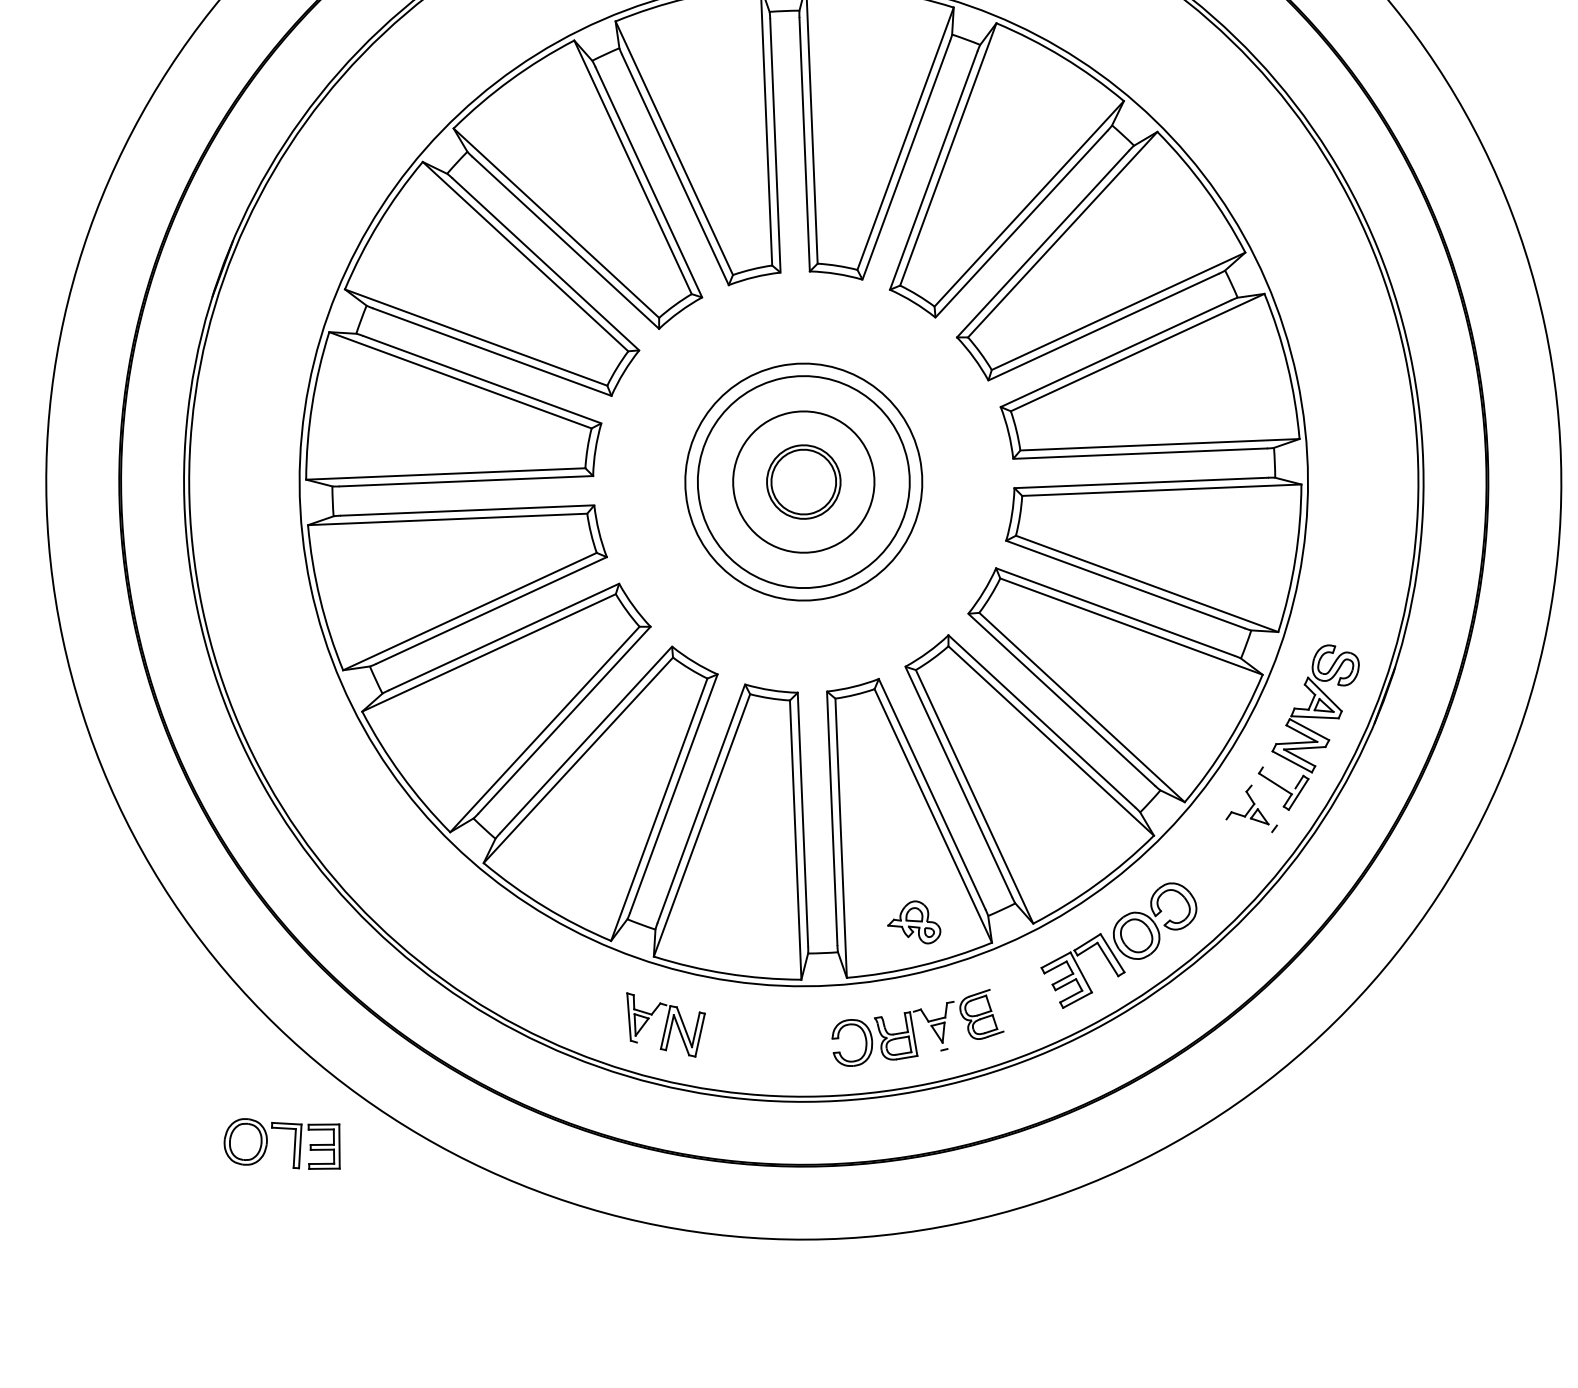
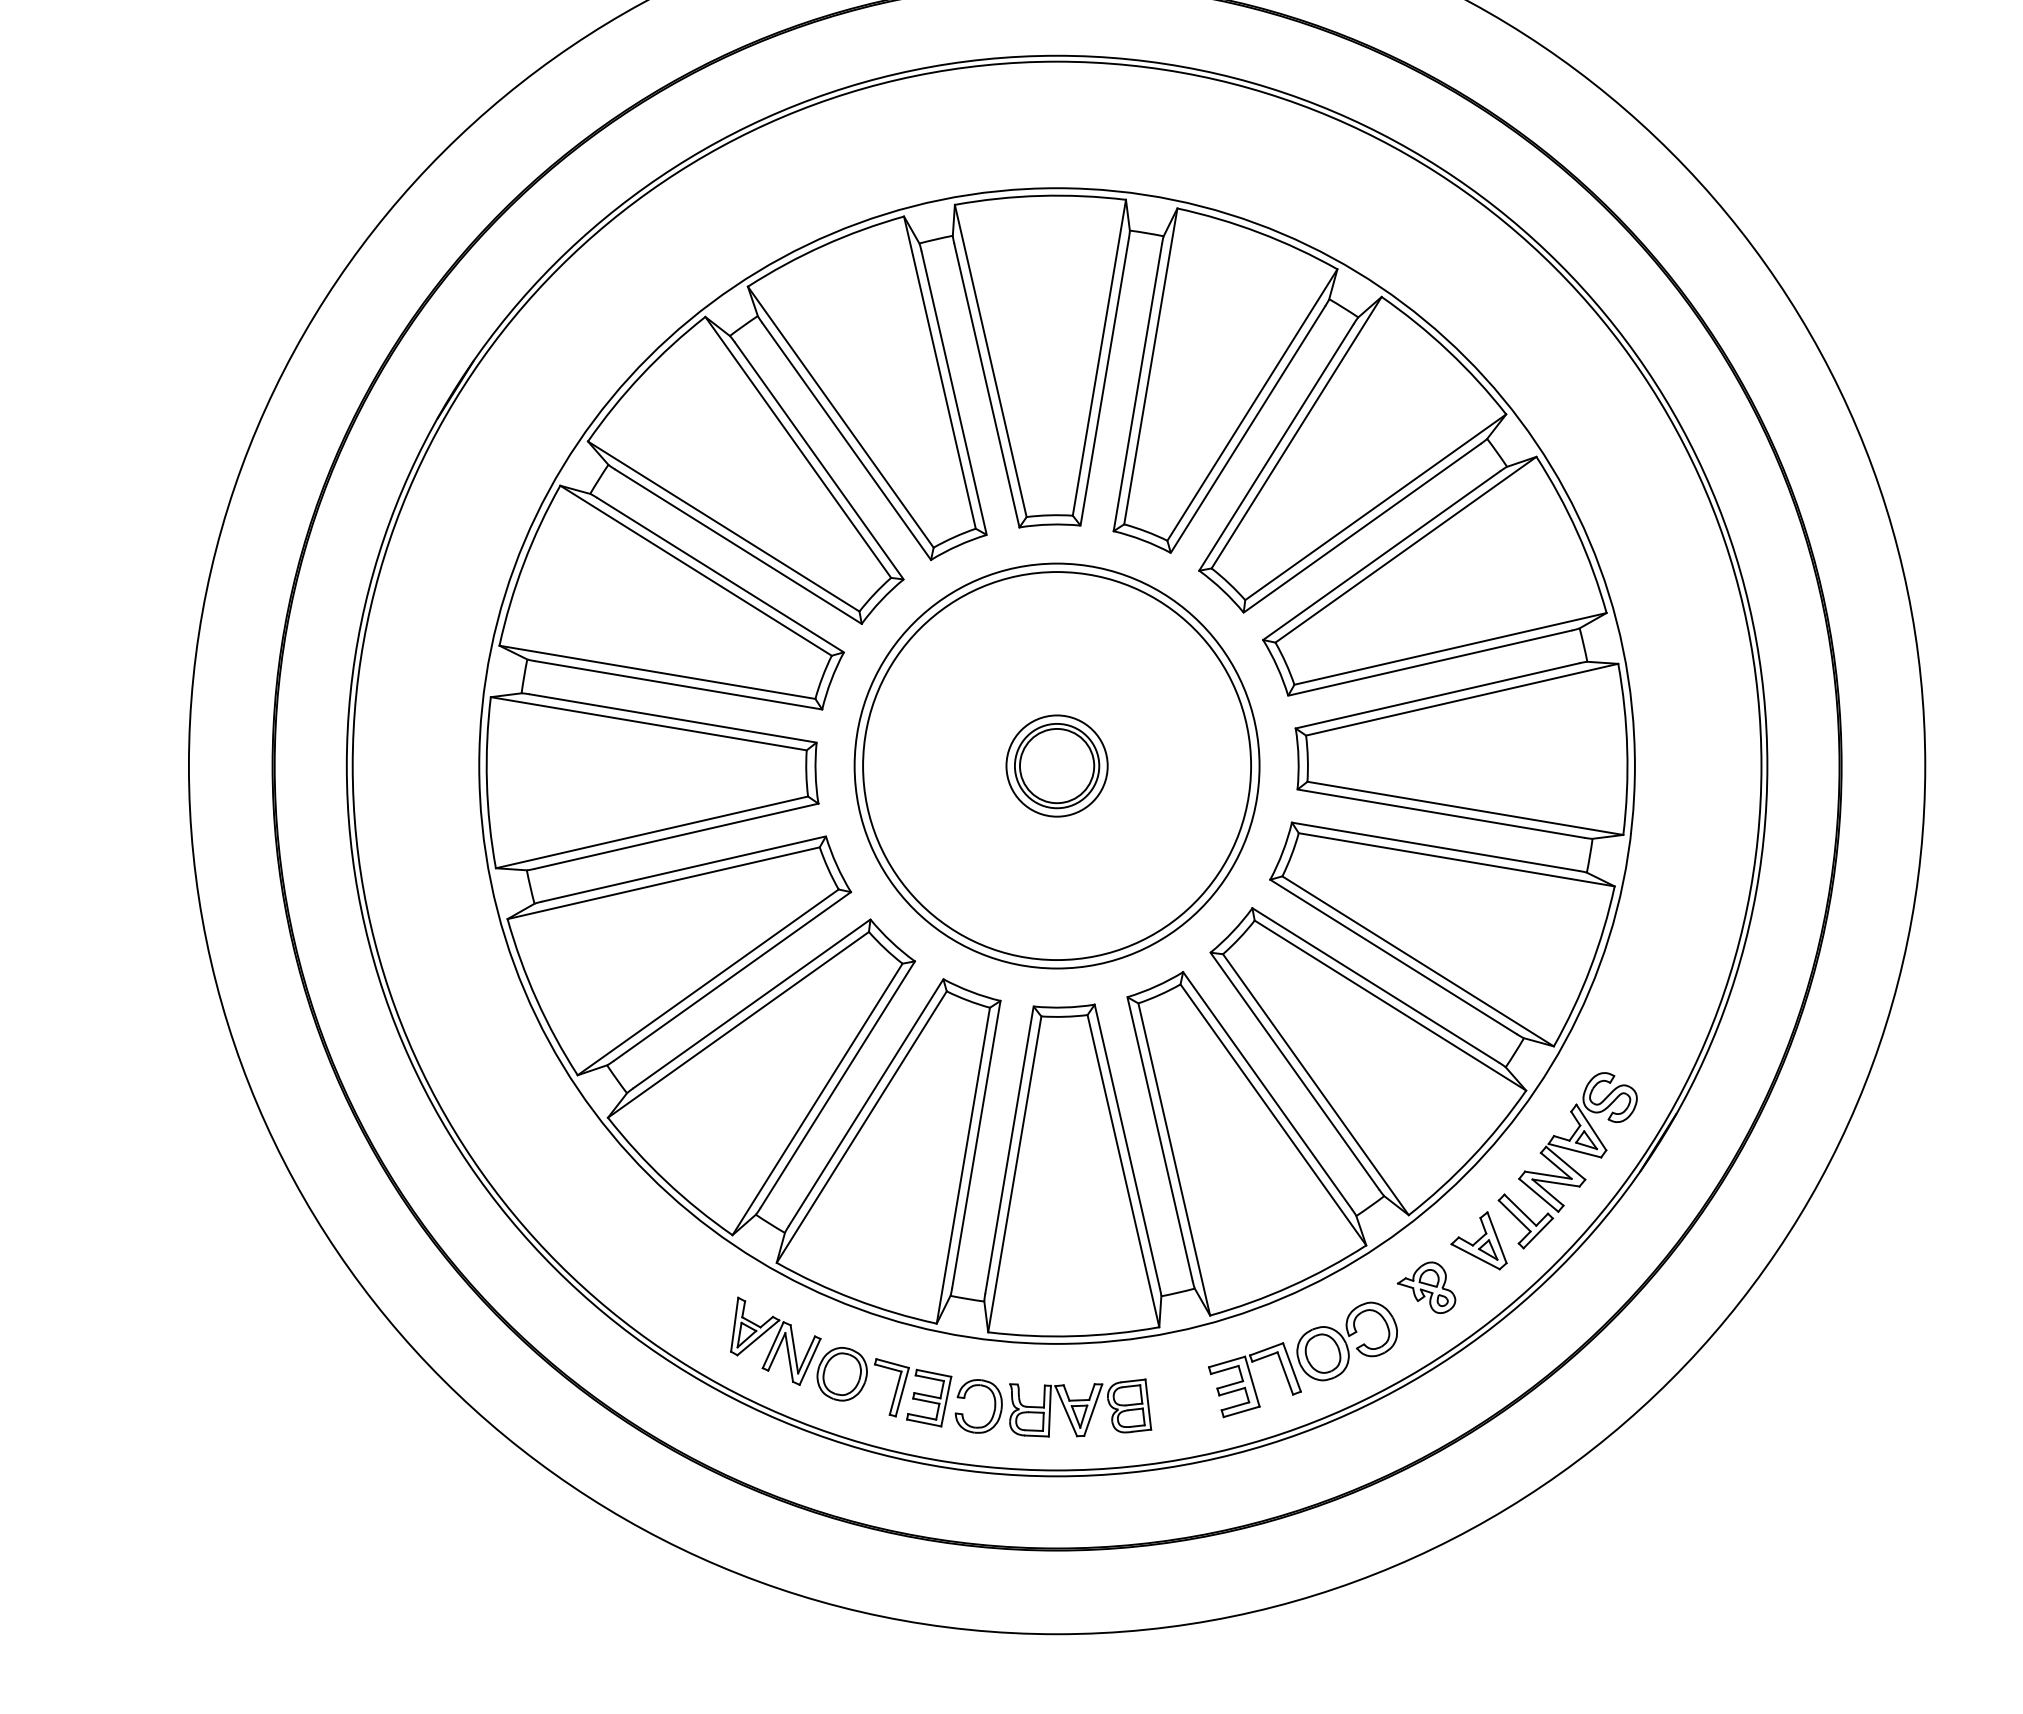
circle: (803, 481) -> (1056, 765), size x0.62
circle: (803, 481) -> (1056, 765), size x1.67
circle: (804, 482) -> (1057, 766), size x1.43
line: (1279, 777) -> (1520, 1209), added
line: (1263, 805) -> (1496, 1237), added
line: (1249, 825) -> (1475, 1256), added
part: (913, 923) -> (1426, 1287), moved
line: (996, 1010) -> (1148, 1404), added
line: (651, 1023) -> (758, 1337), added
line: (950, 1024) -> (1093, 1409), added
line: (927, 1031) -> (1066, 1411), added
part: (293, 1145) -> (895, 1389), moved

